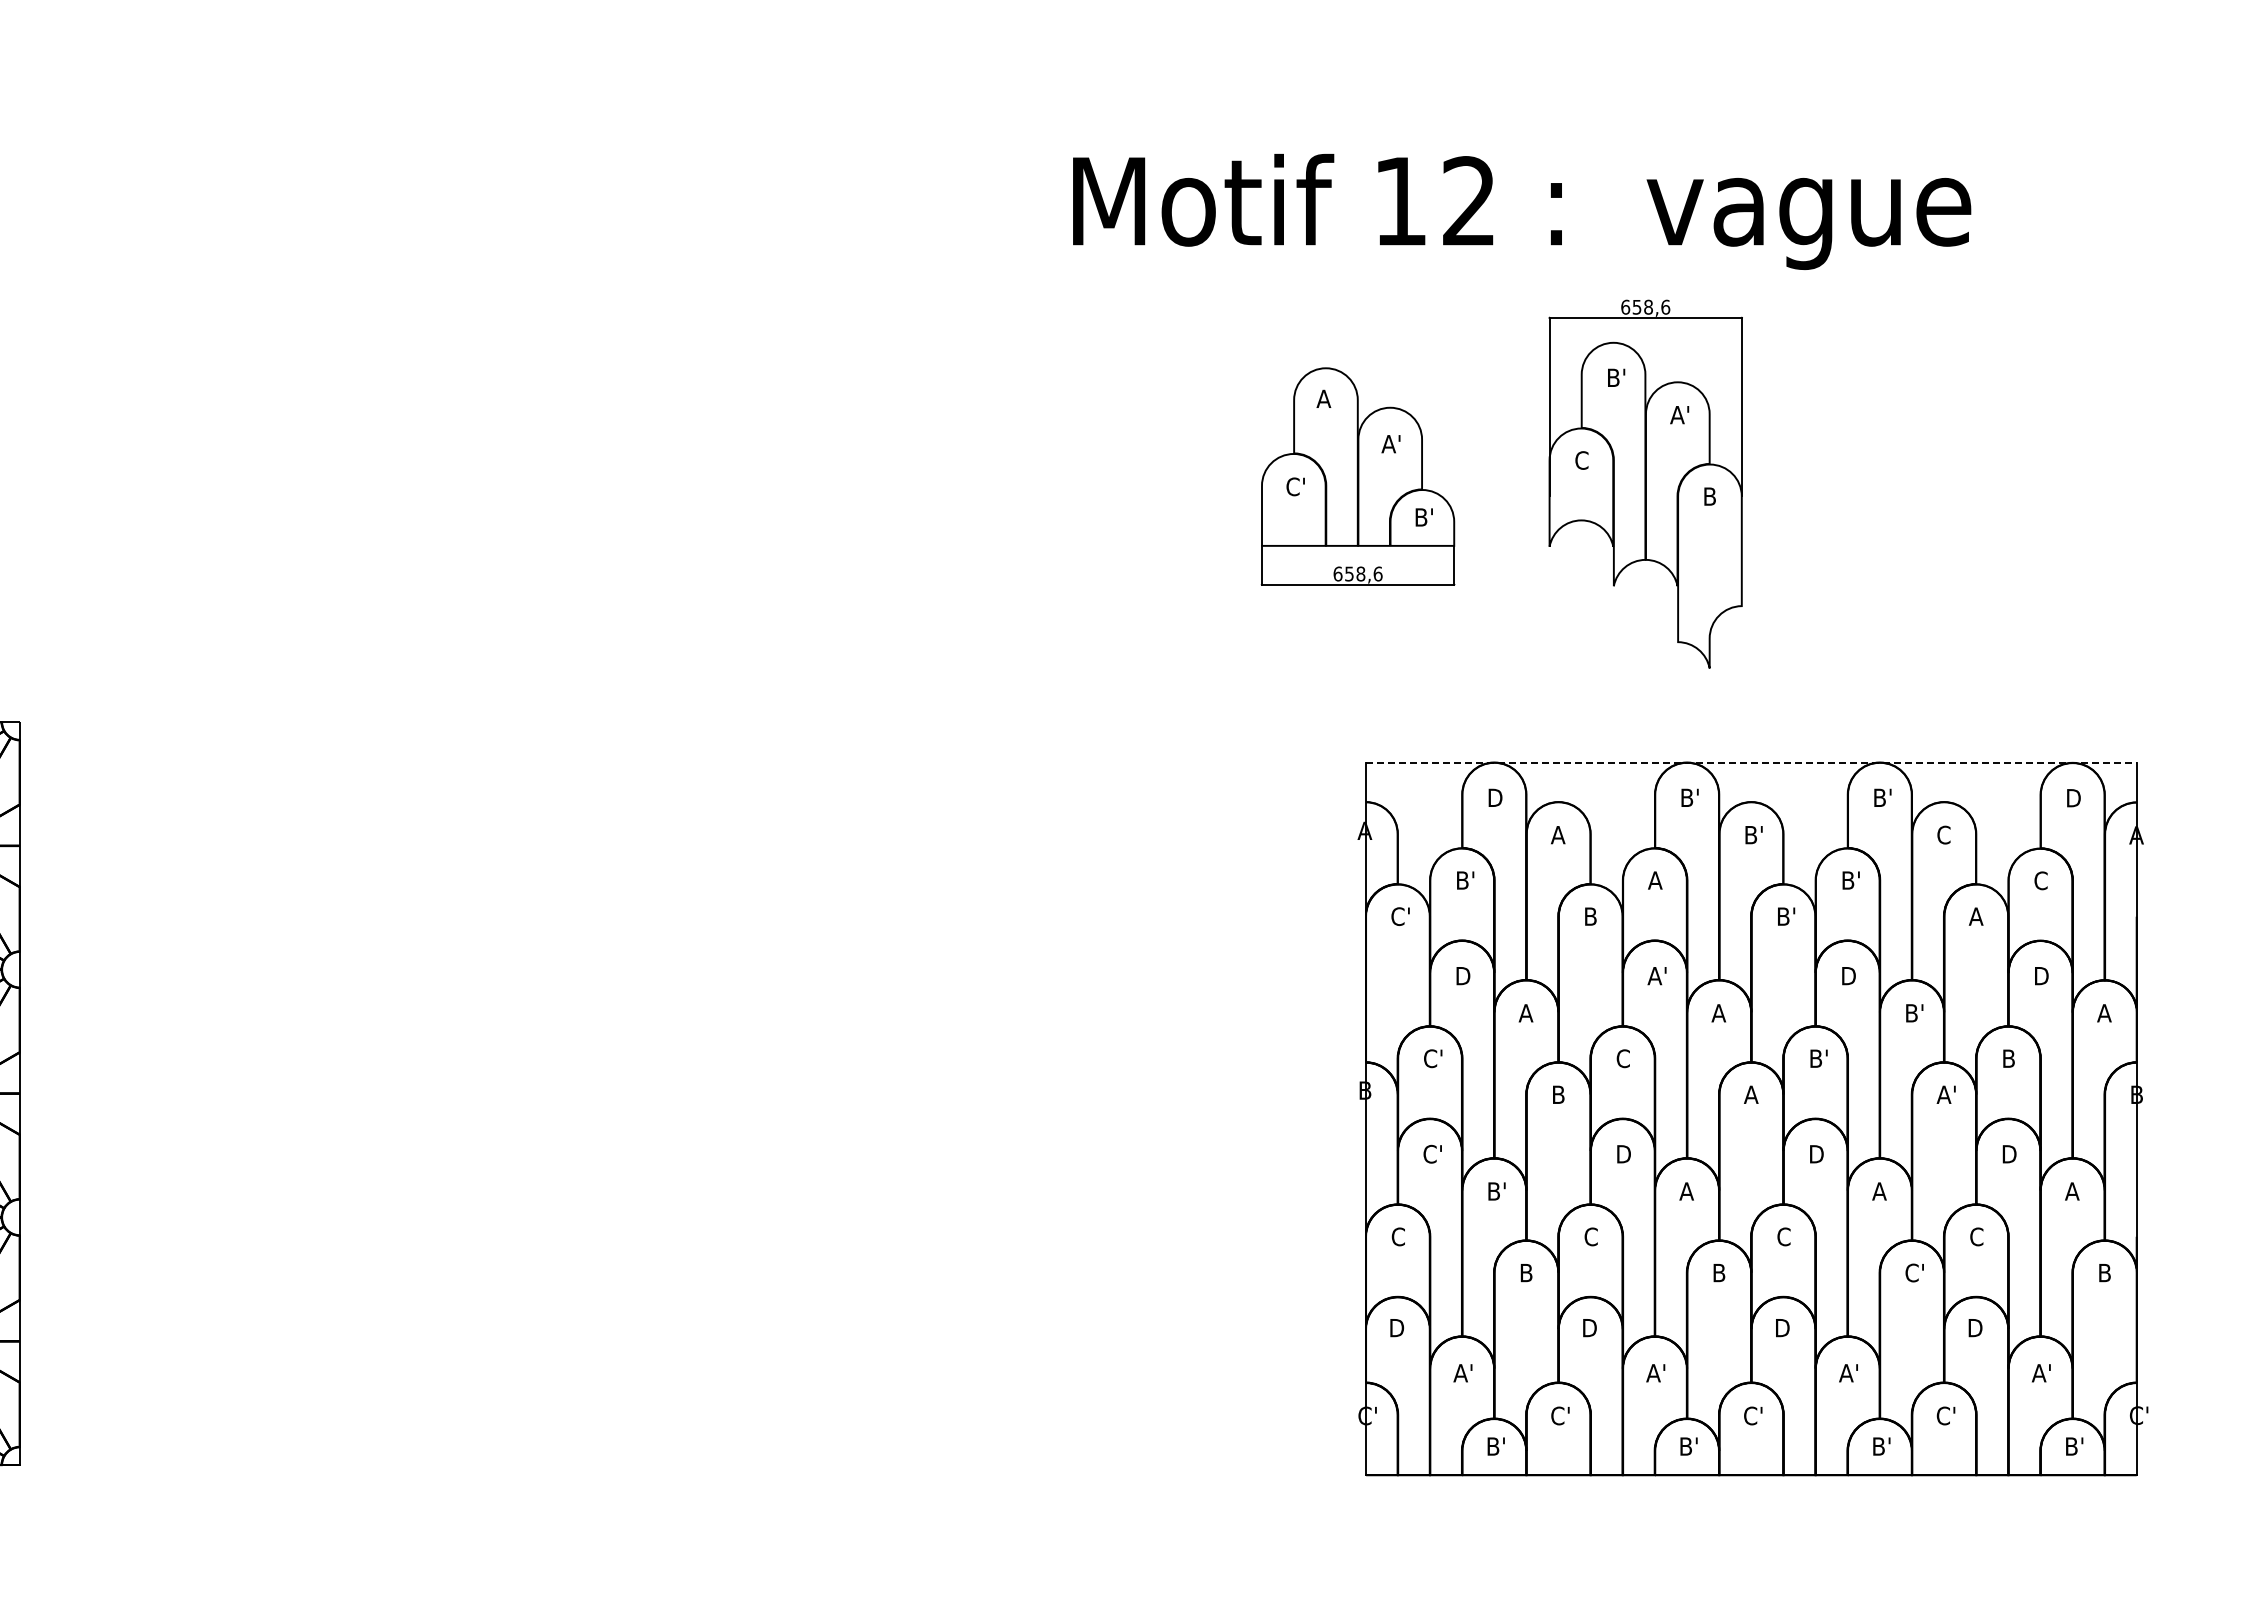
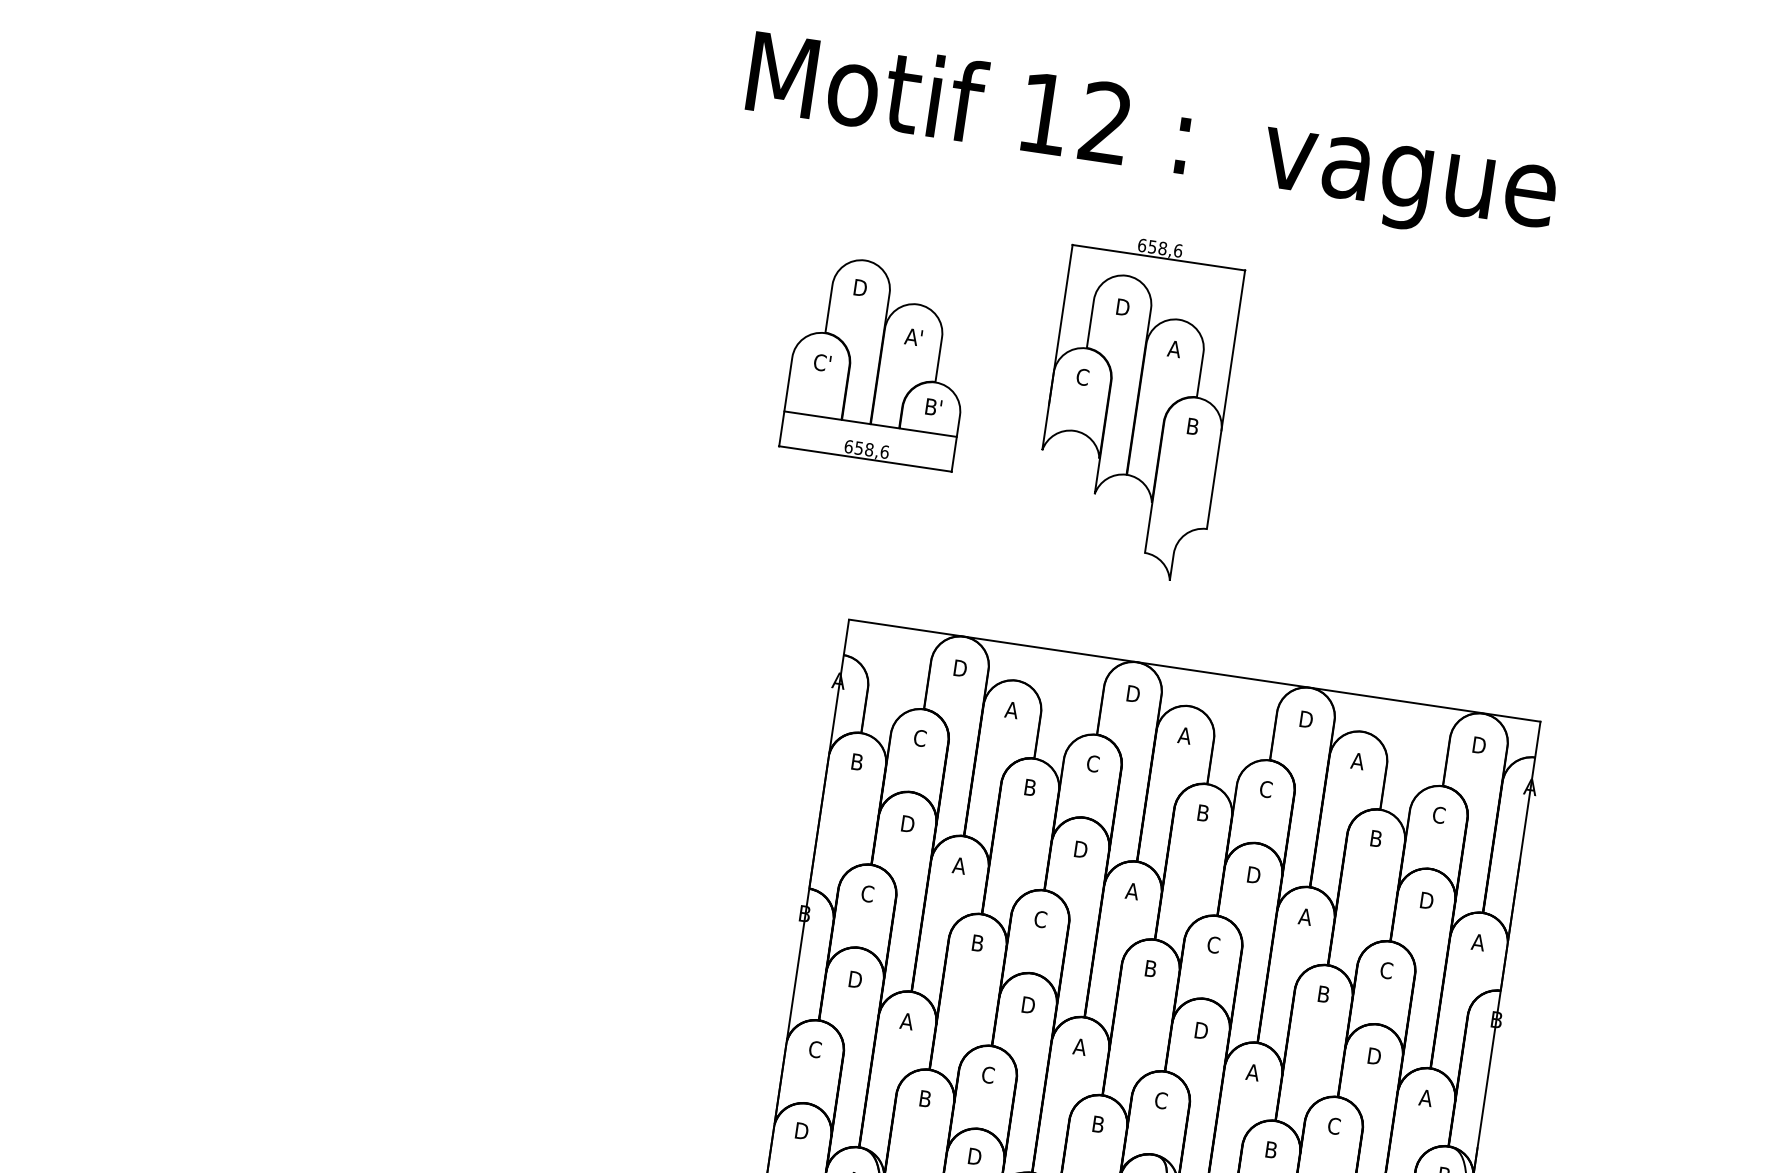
text: (1522, 211) -> (1152, 139), moved
text: (1617, 377) -> (1125, 307), B' -> D
text: (1324, 398) -> (859, 287), A -> D
text: (1688, 409) -> (1185, 345), A' -> A
line: (1751, 762) -> (1194, 670), dashed -> solid
text: (1690, 797) -> (1135, 693), B' -> D
text: (1883, 797) -> (1308, 719), B' -> D
text: (1943, 834) -> (1357, 760), C -> A
text: (1752, 835) -> (1186, 736), B' -> A
text: (1465, 880) -> (922, 738), B' -> C
text: (1655, 880) -> (1093, 763), A -> C
text: (1850, 880) -> (1268, 789), B' -> C
text: (1794, 910) -> (1213, 809), B' -> B
text: (1400, 916) -> (859, 762), C' -> B
text: (1975, 916) -> (1375, 838), A -> B
text: (1656, 976) -> (1081, 850), A' -> D
text: (1913, 1013) -> (1306, 917), B' -> A
text: (1441, 1052) -> (878, 889), C' -> C
text: (1818, 1058) -> (1215, 945), B' -> C
text: (2008, 1058) -> (1386, 970), B -> C
text: (1751, 1094) -> (1150, 968), A -> B
text: (1945, 1094) -> (1324, 994), A' -> B
text: (1432, 1153) -> (856, 979), C' -> D
text: (1495, 1191) -> (908, 1021), B' -> A
text: (1914, 1272) -> (1273, 1149), C' -> B

